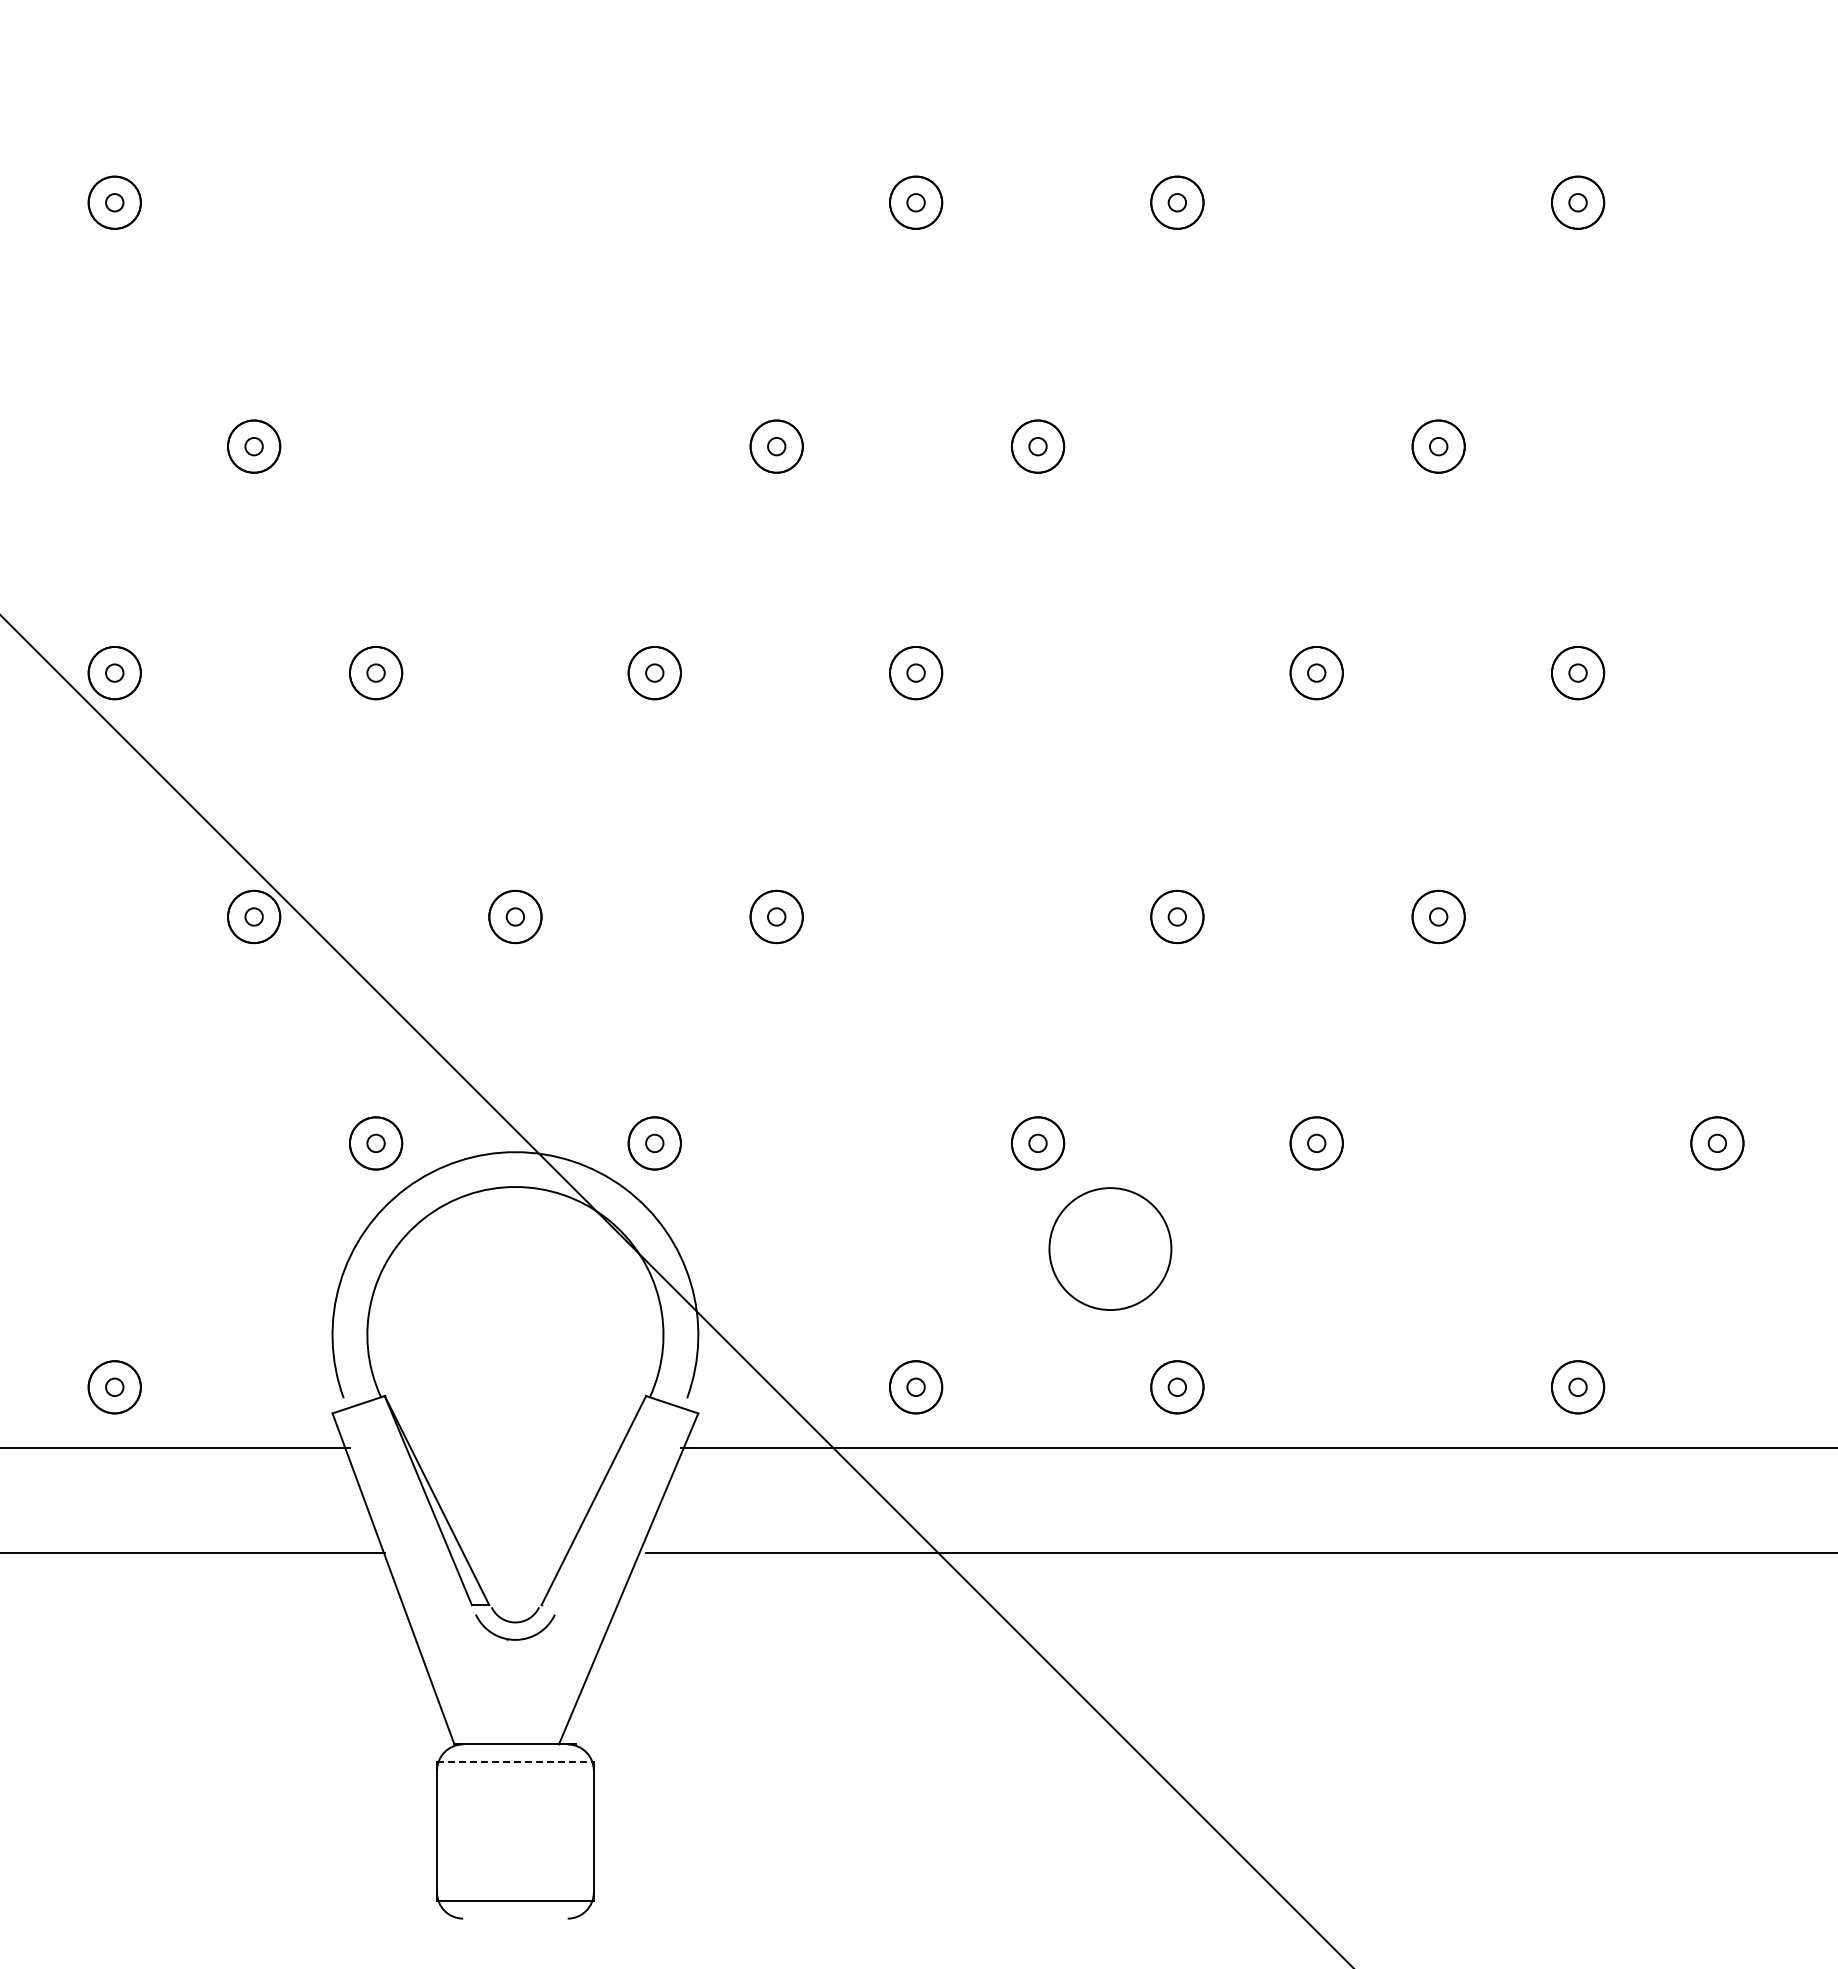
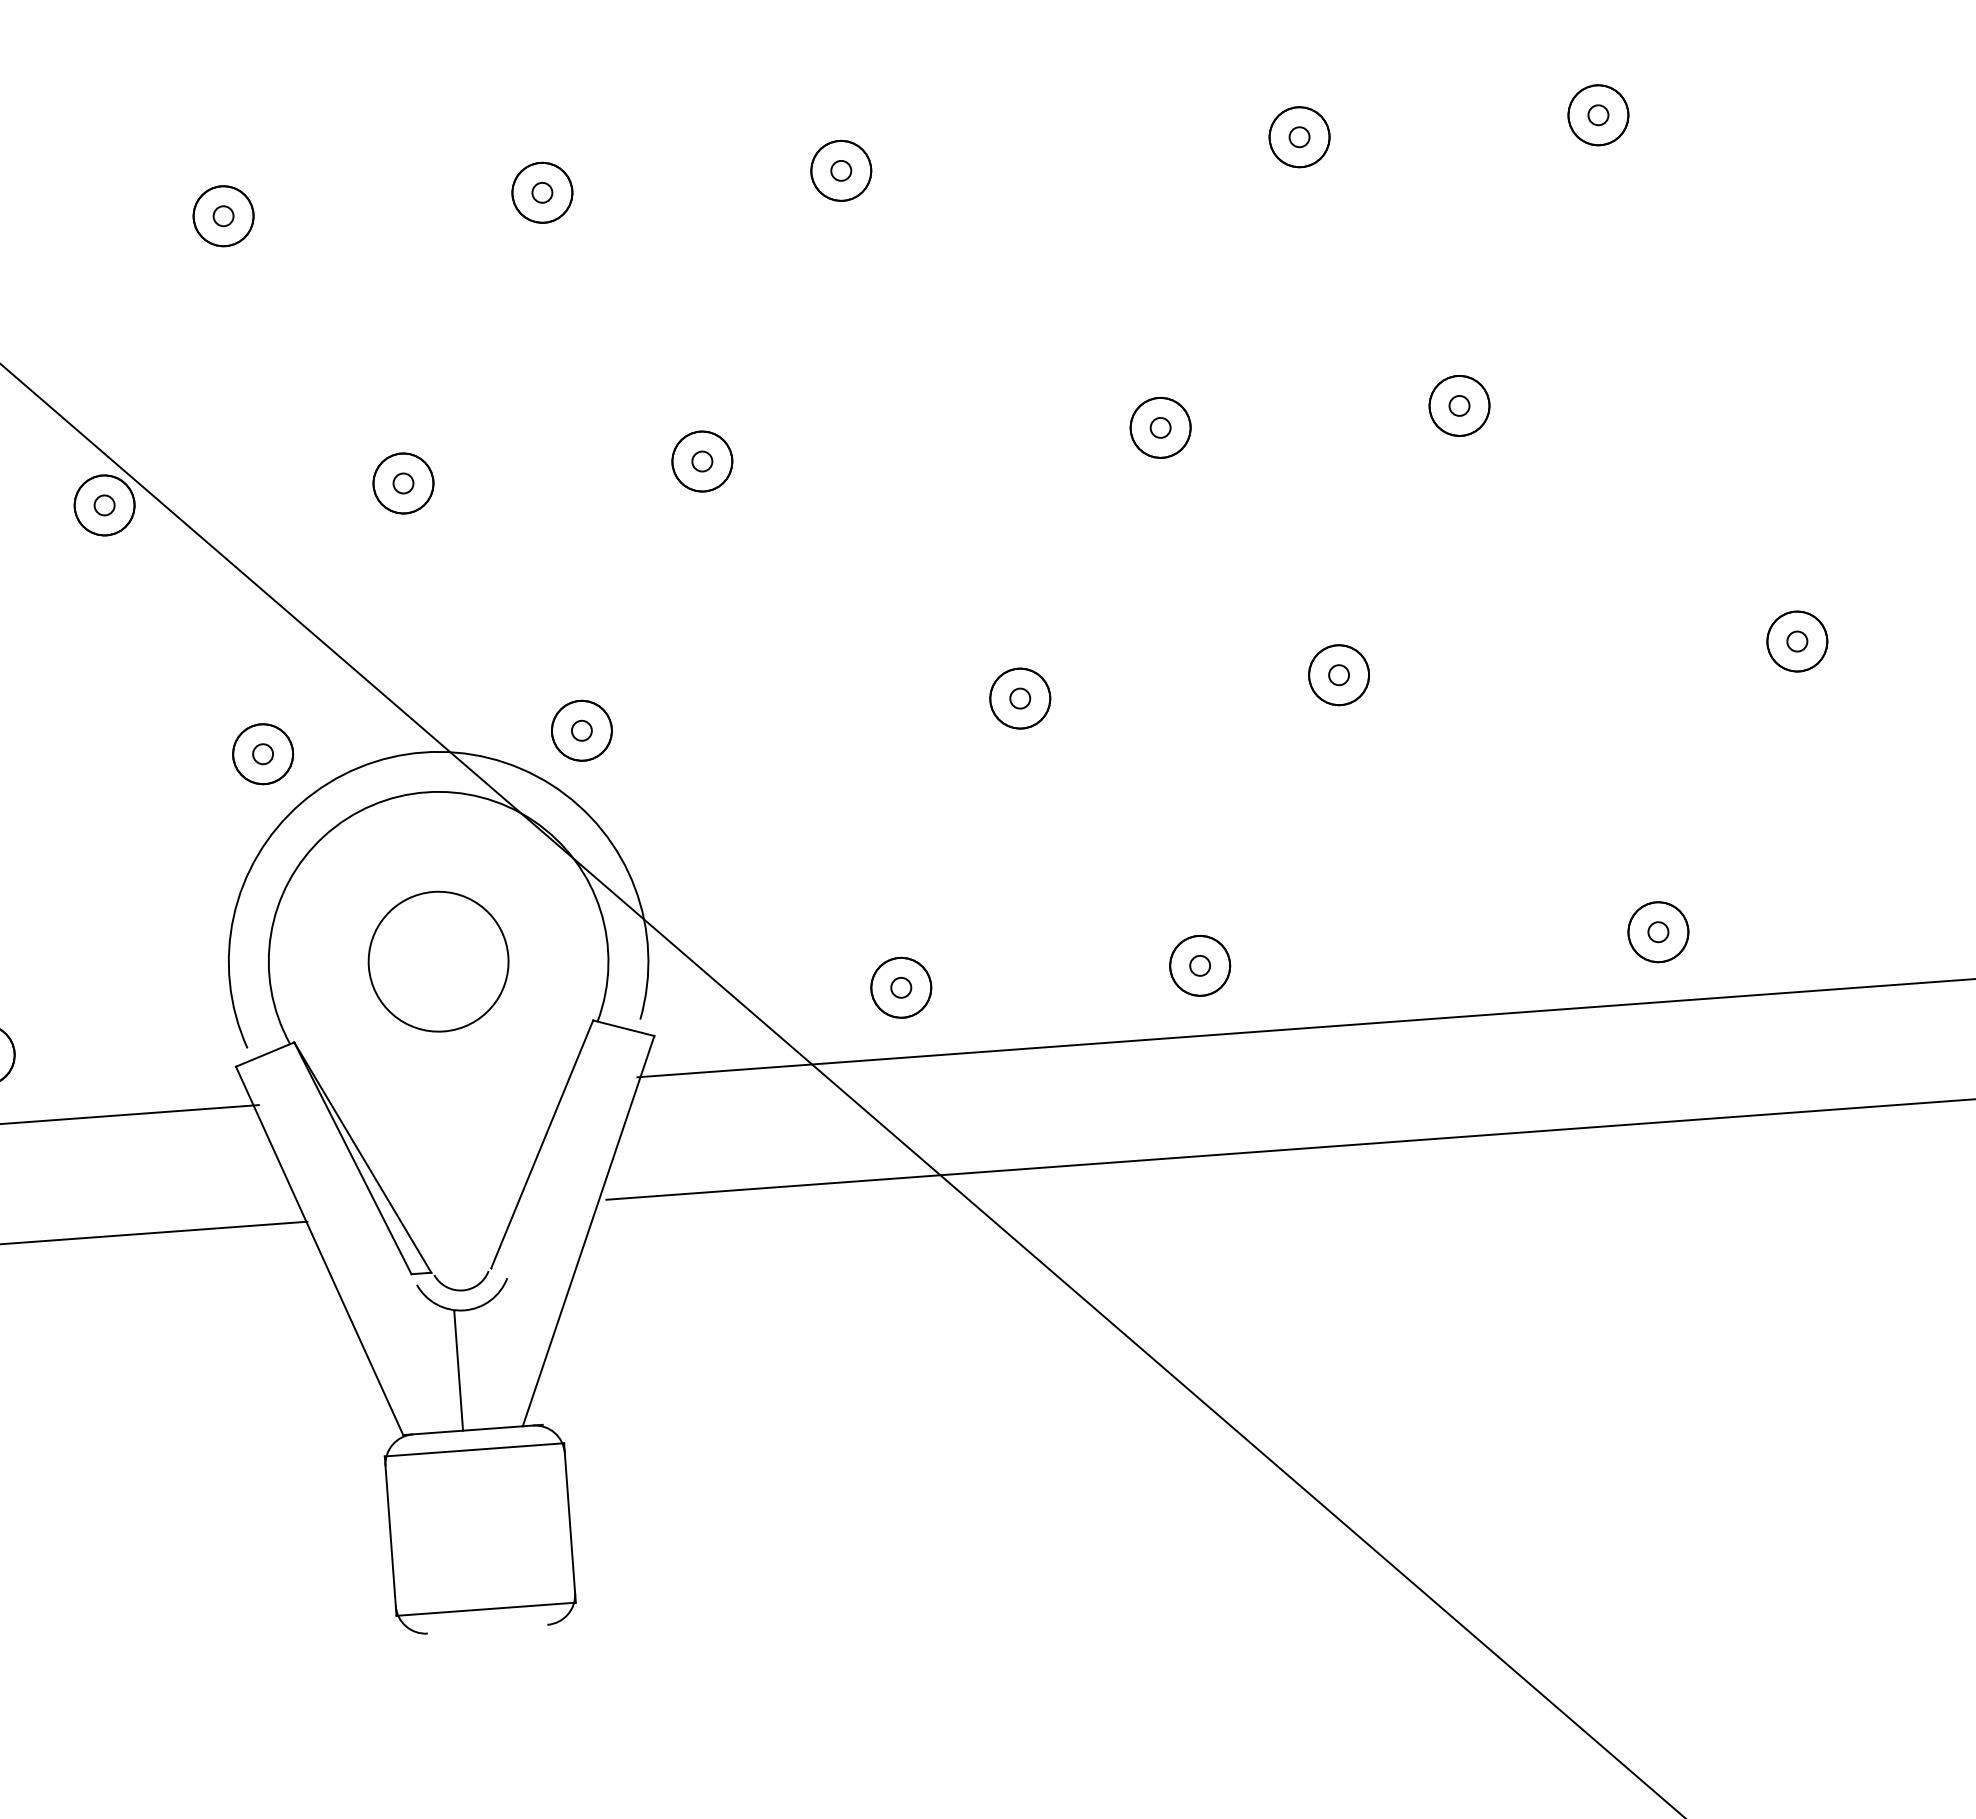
part: (1110, 1248) -> (438, 961), moved
line: (506, 1691) -> (458, 1370), added
line: (515, 1761) -> (474, 1449), dashed -> solid

